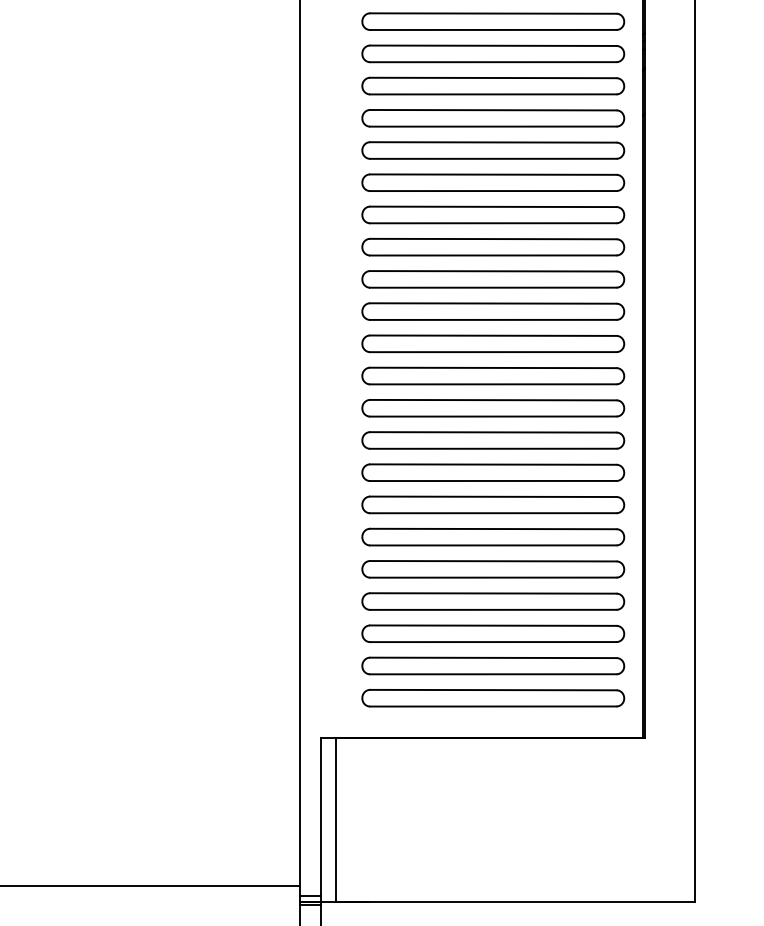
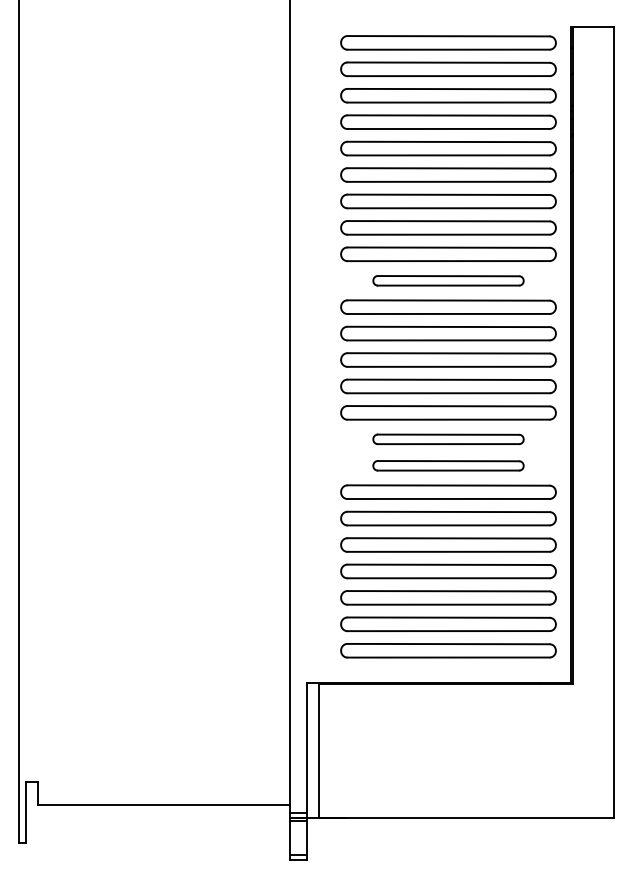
part: (493, 246) -> (448, 280), size x0.7
part: (493, 440) -> (448, 439), size x0.7
part: (493, 472) -> (448, 465), size x0.7

